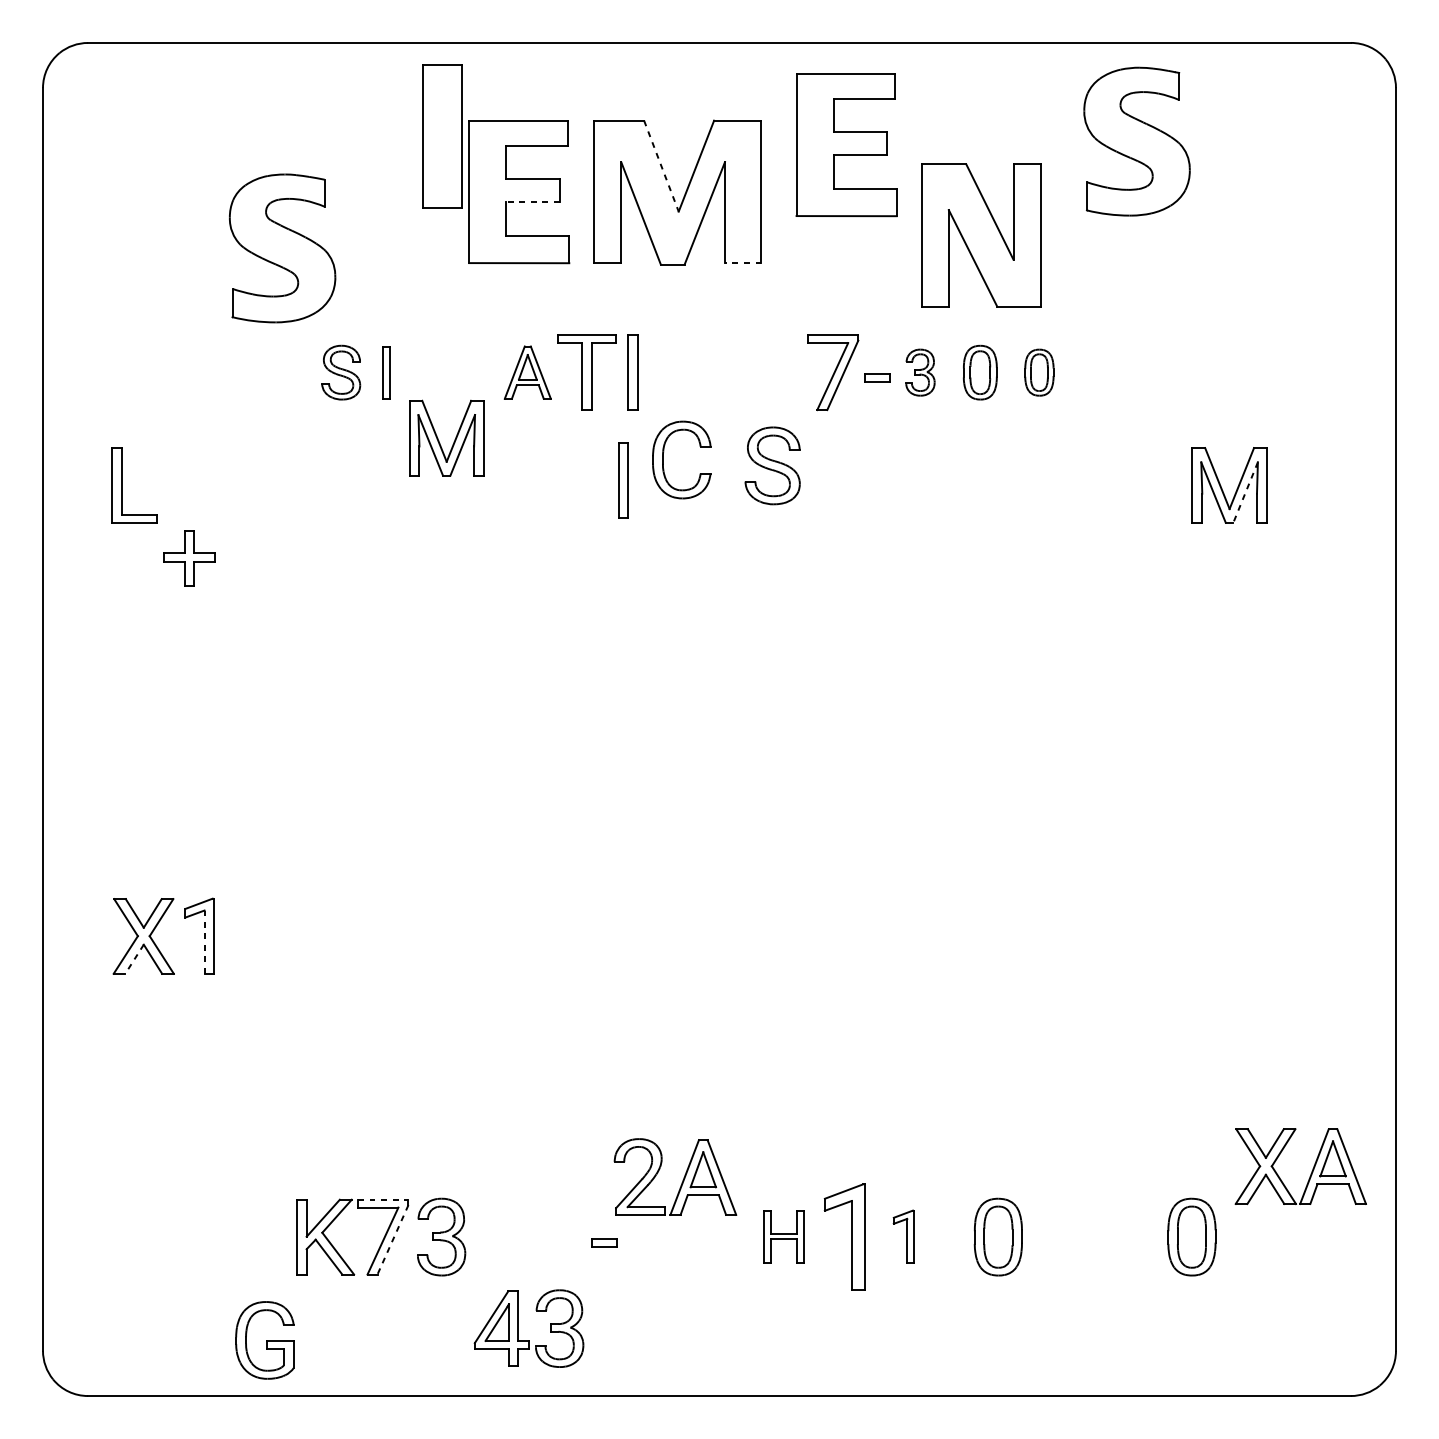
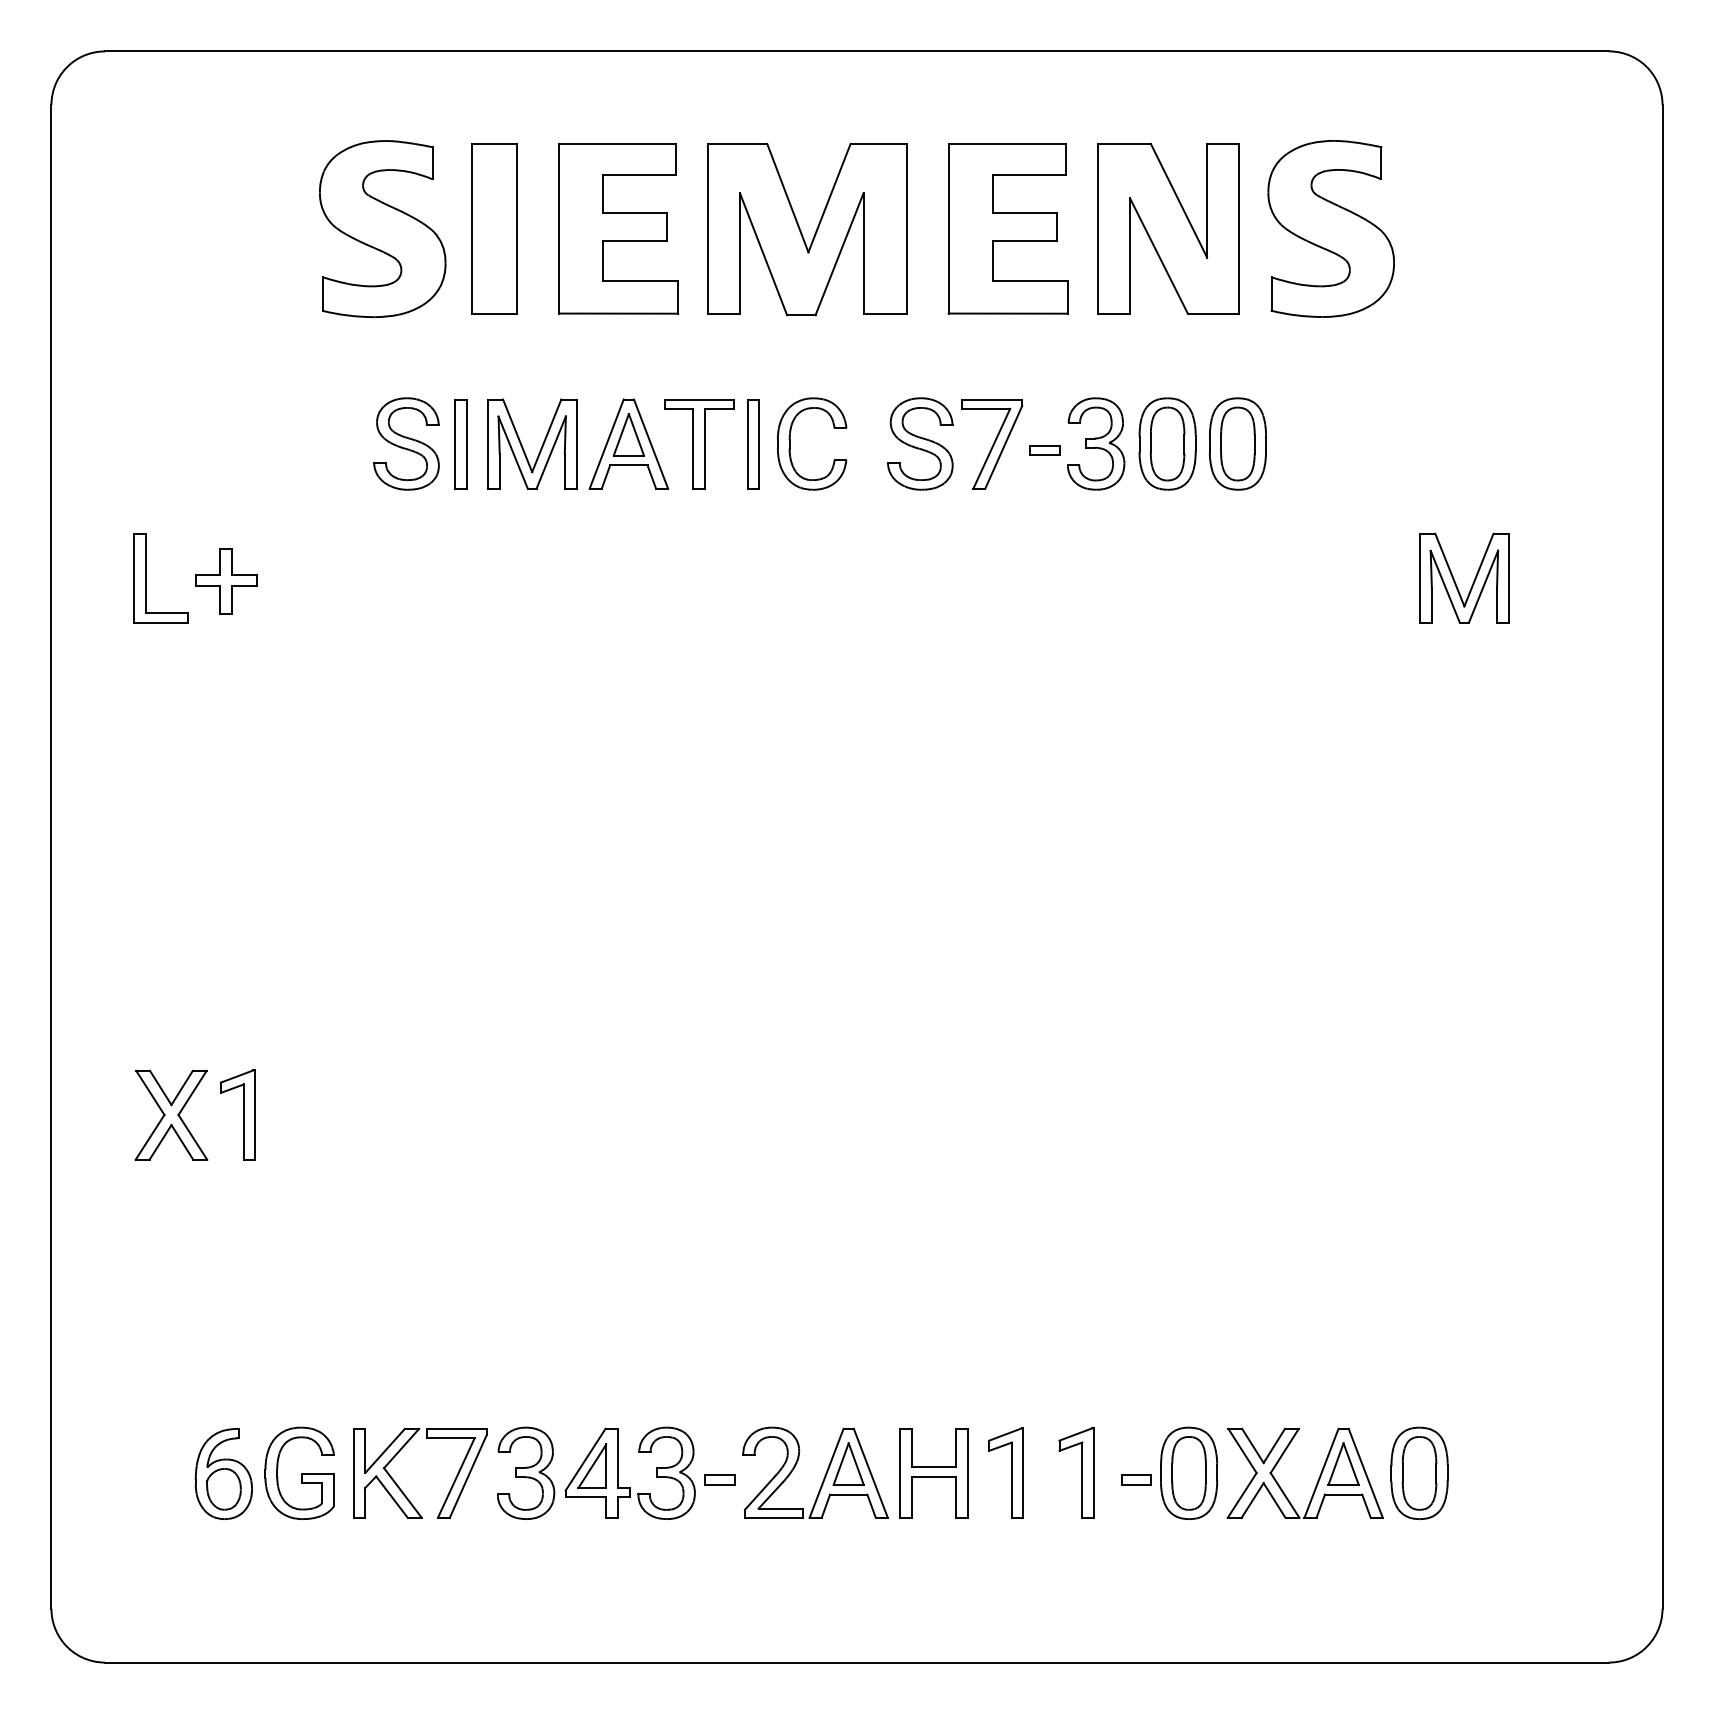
part: (442, 136) -> (494, 228), moved
part: (1136, 141) -> (1330, 228), moved
part: (845, 144) -> (1007, 228), moved
line: (661, 166) -> (787, 198), dashed -> solid
line: (532, 201) -> (634, 240), dashed -> solid
part: (981, 235) -> (1168, 228), moved
part: (282, 247) -> (382, 228), moved
line: (743, 263) -> (885, 313), dashed -> solid
part: (341, 372) -> (406, 443), size x1.43
part: (527, 372) -> (628, 443), size x1.43
part: (920, 372) -> (1096, 443), size x1.67
part: (980, 372) -> (1167, 443), size x1.43
part: (1039, 372) -> (1237, 443), size x1.67
part: (386, 373) -> (460, 444), size x1.43
part: (454, 439) -> (541, 445), moved
part: (663, 459) -> (790, 443), moved
part: (772, 465) -> (920, 443), moved
part: (623, 480) -> (742, 572), removed
line: (1245, 492) -> (1483, 586), dashed -> solid
part: (190, 558) -> (226, 581), moved
line: (204, 942) -> (243, 1122), dashed -> solid
line: (134, 959) -> (160, 1142), dashed -> solid
part: (1311, 1170) -> (1318, 1478), moved
part: (682, 1179) -> (824, 1475), moved
line: (383, 1199) -> (457, 1428), dashed -> solid
part: (844, 1236) -> (1005, 1472), size x0.71
part: (903, 1236) -> (1076, 1472), size x1.43
part: (187, 1237) -> (223, 1473), added
part: (783, 1237) -> (933, 1473), size x1.43
line: (393, 1240) -> (468, 1477), dashed -> solid
part: (954, 1242) -> (1136, 1479), added
part: (519, 1327) -> (618, 1472), moved
part: (264, 1339) -> (299, 1472), moved

